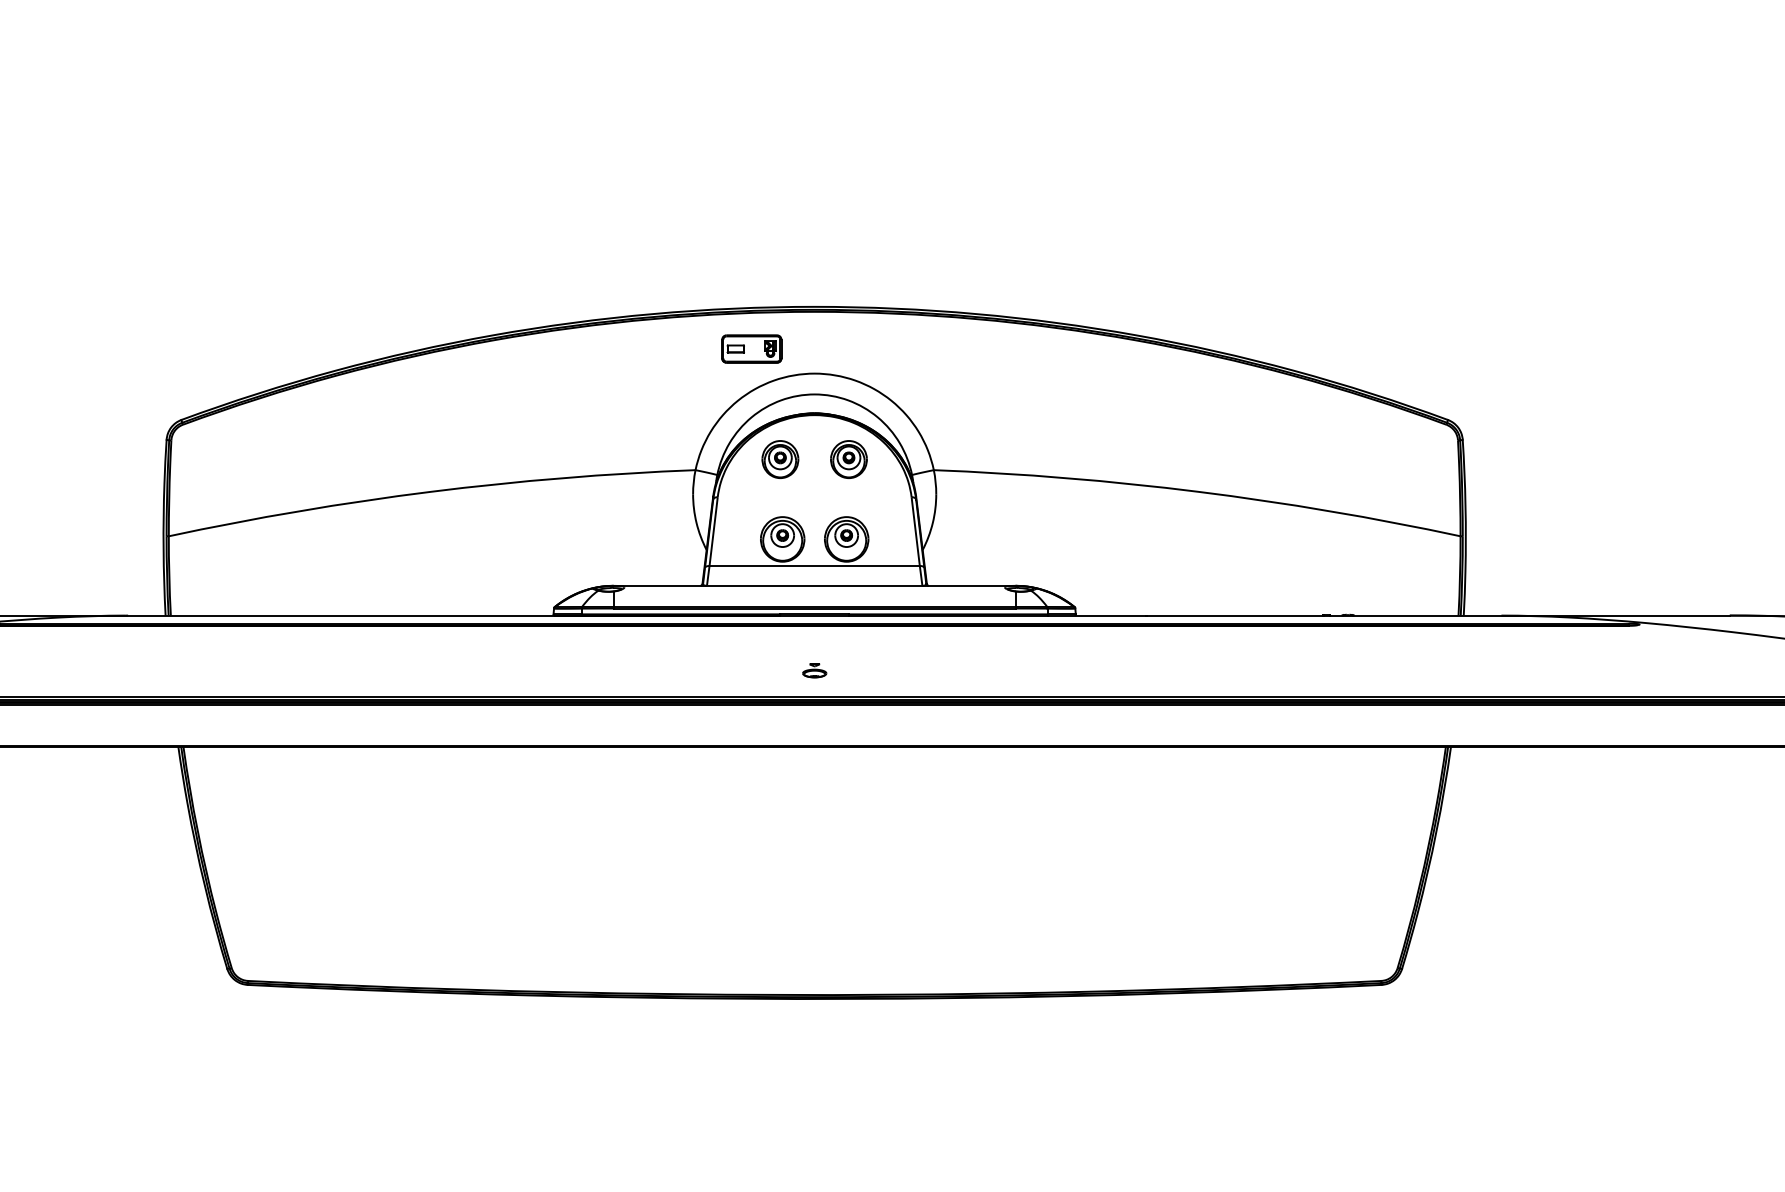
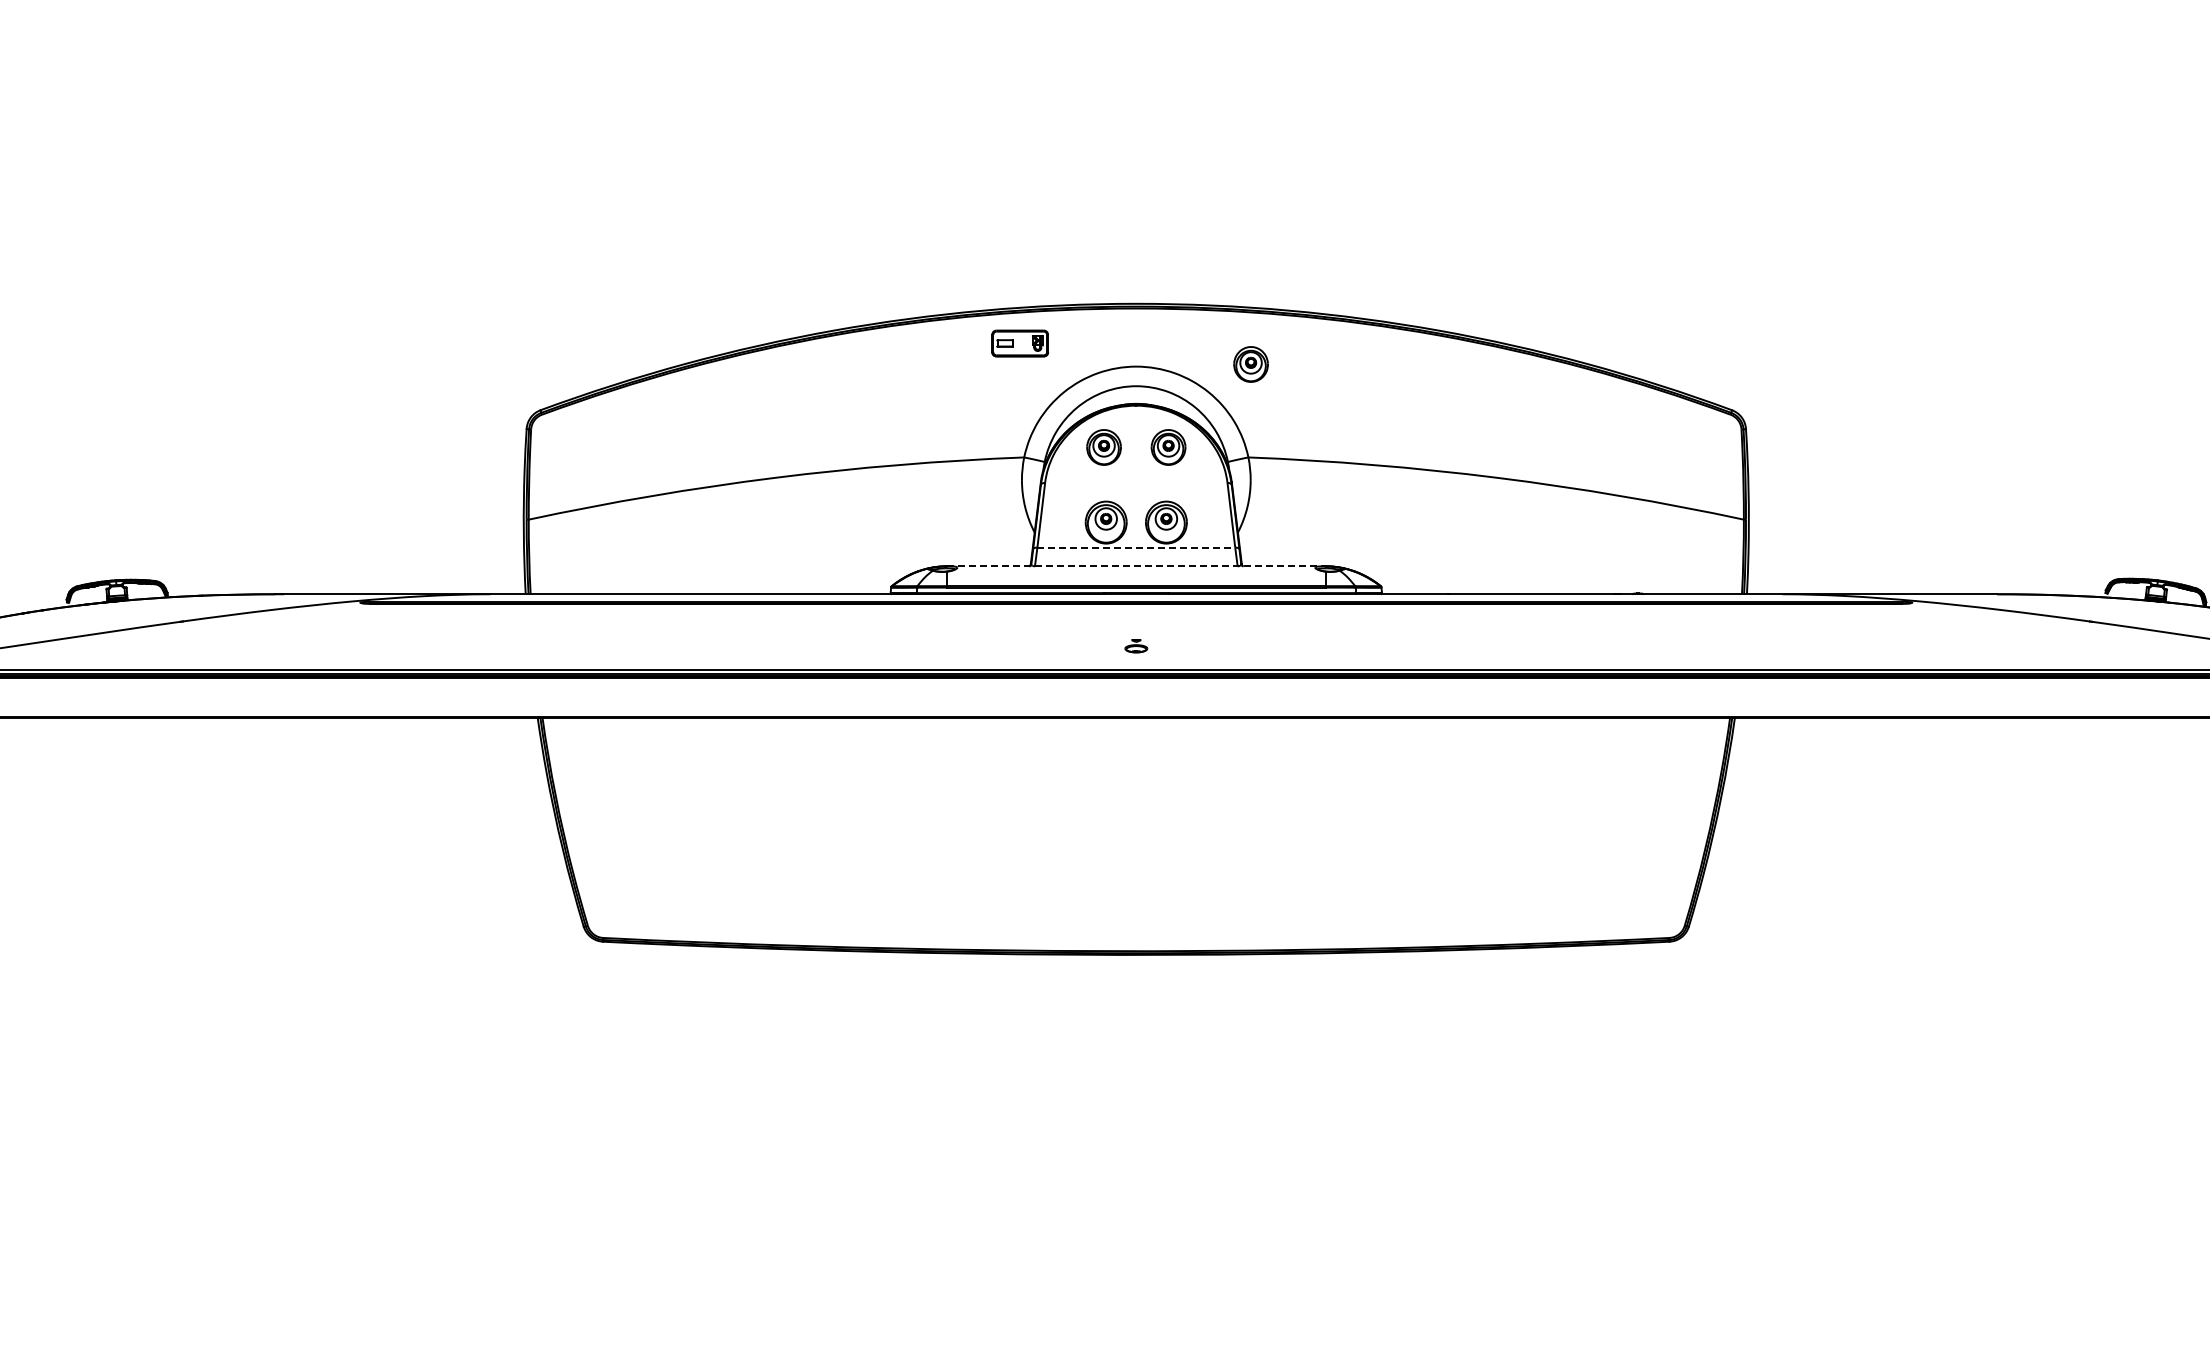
part: (752, 349) -> (1020, 343), moved
part: (936, 371) -> (1250, 364), added
line: (814, 565) -> (1136, 547), solid -> dashed
line: (814, 586) -> (1136, 566), solid -> dashed

